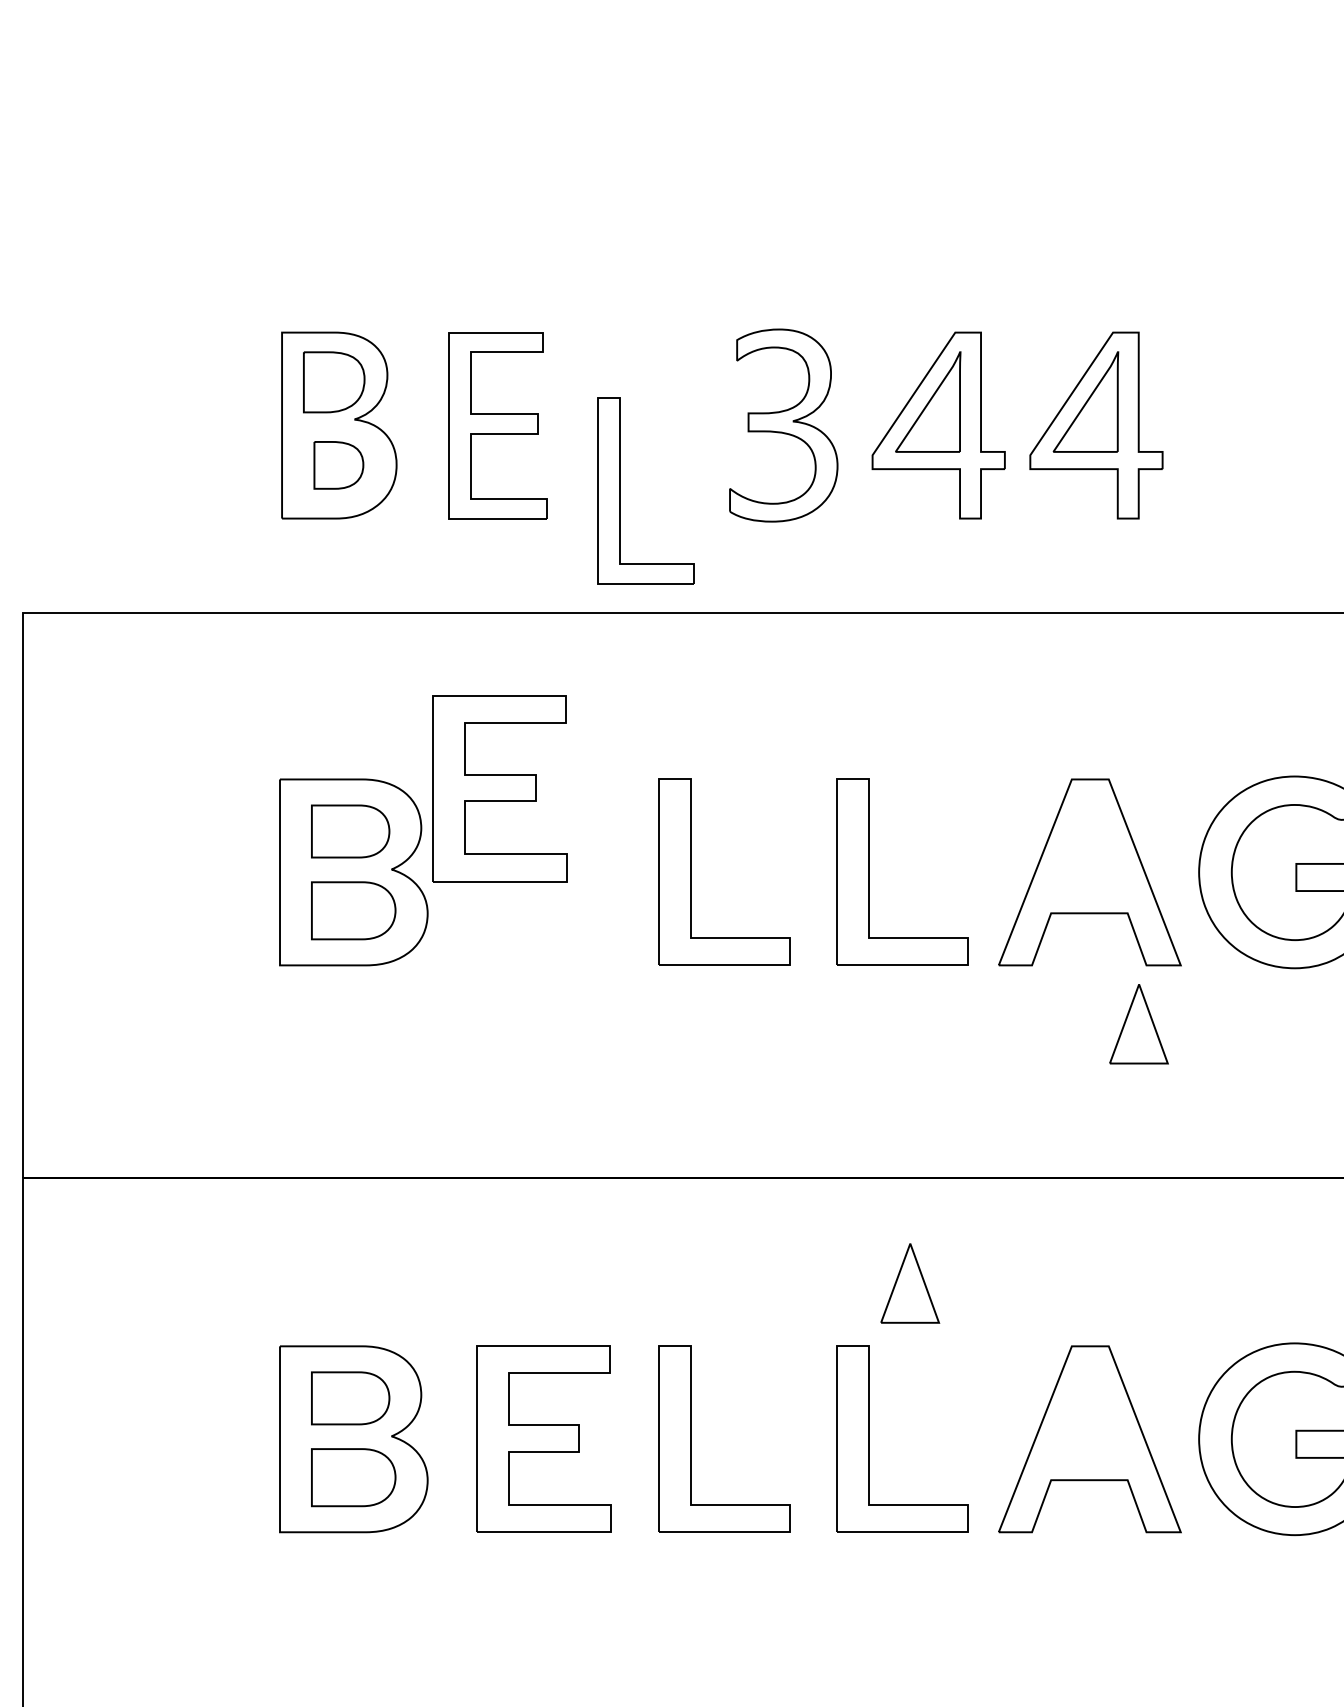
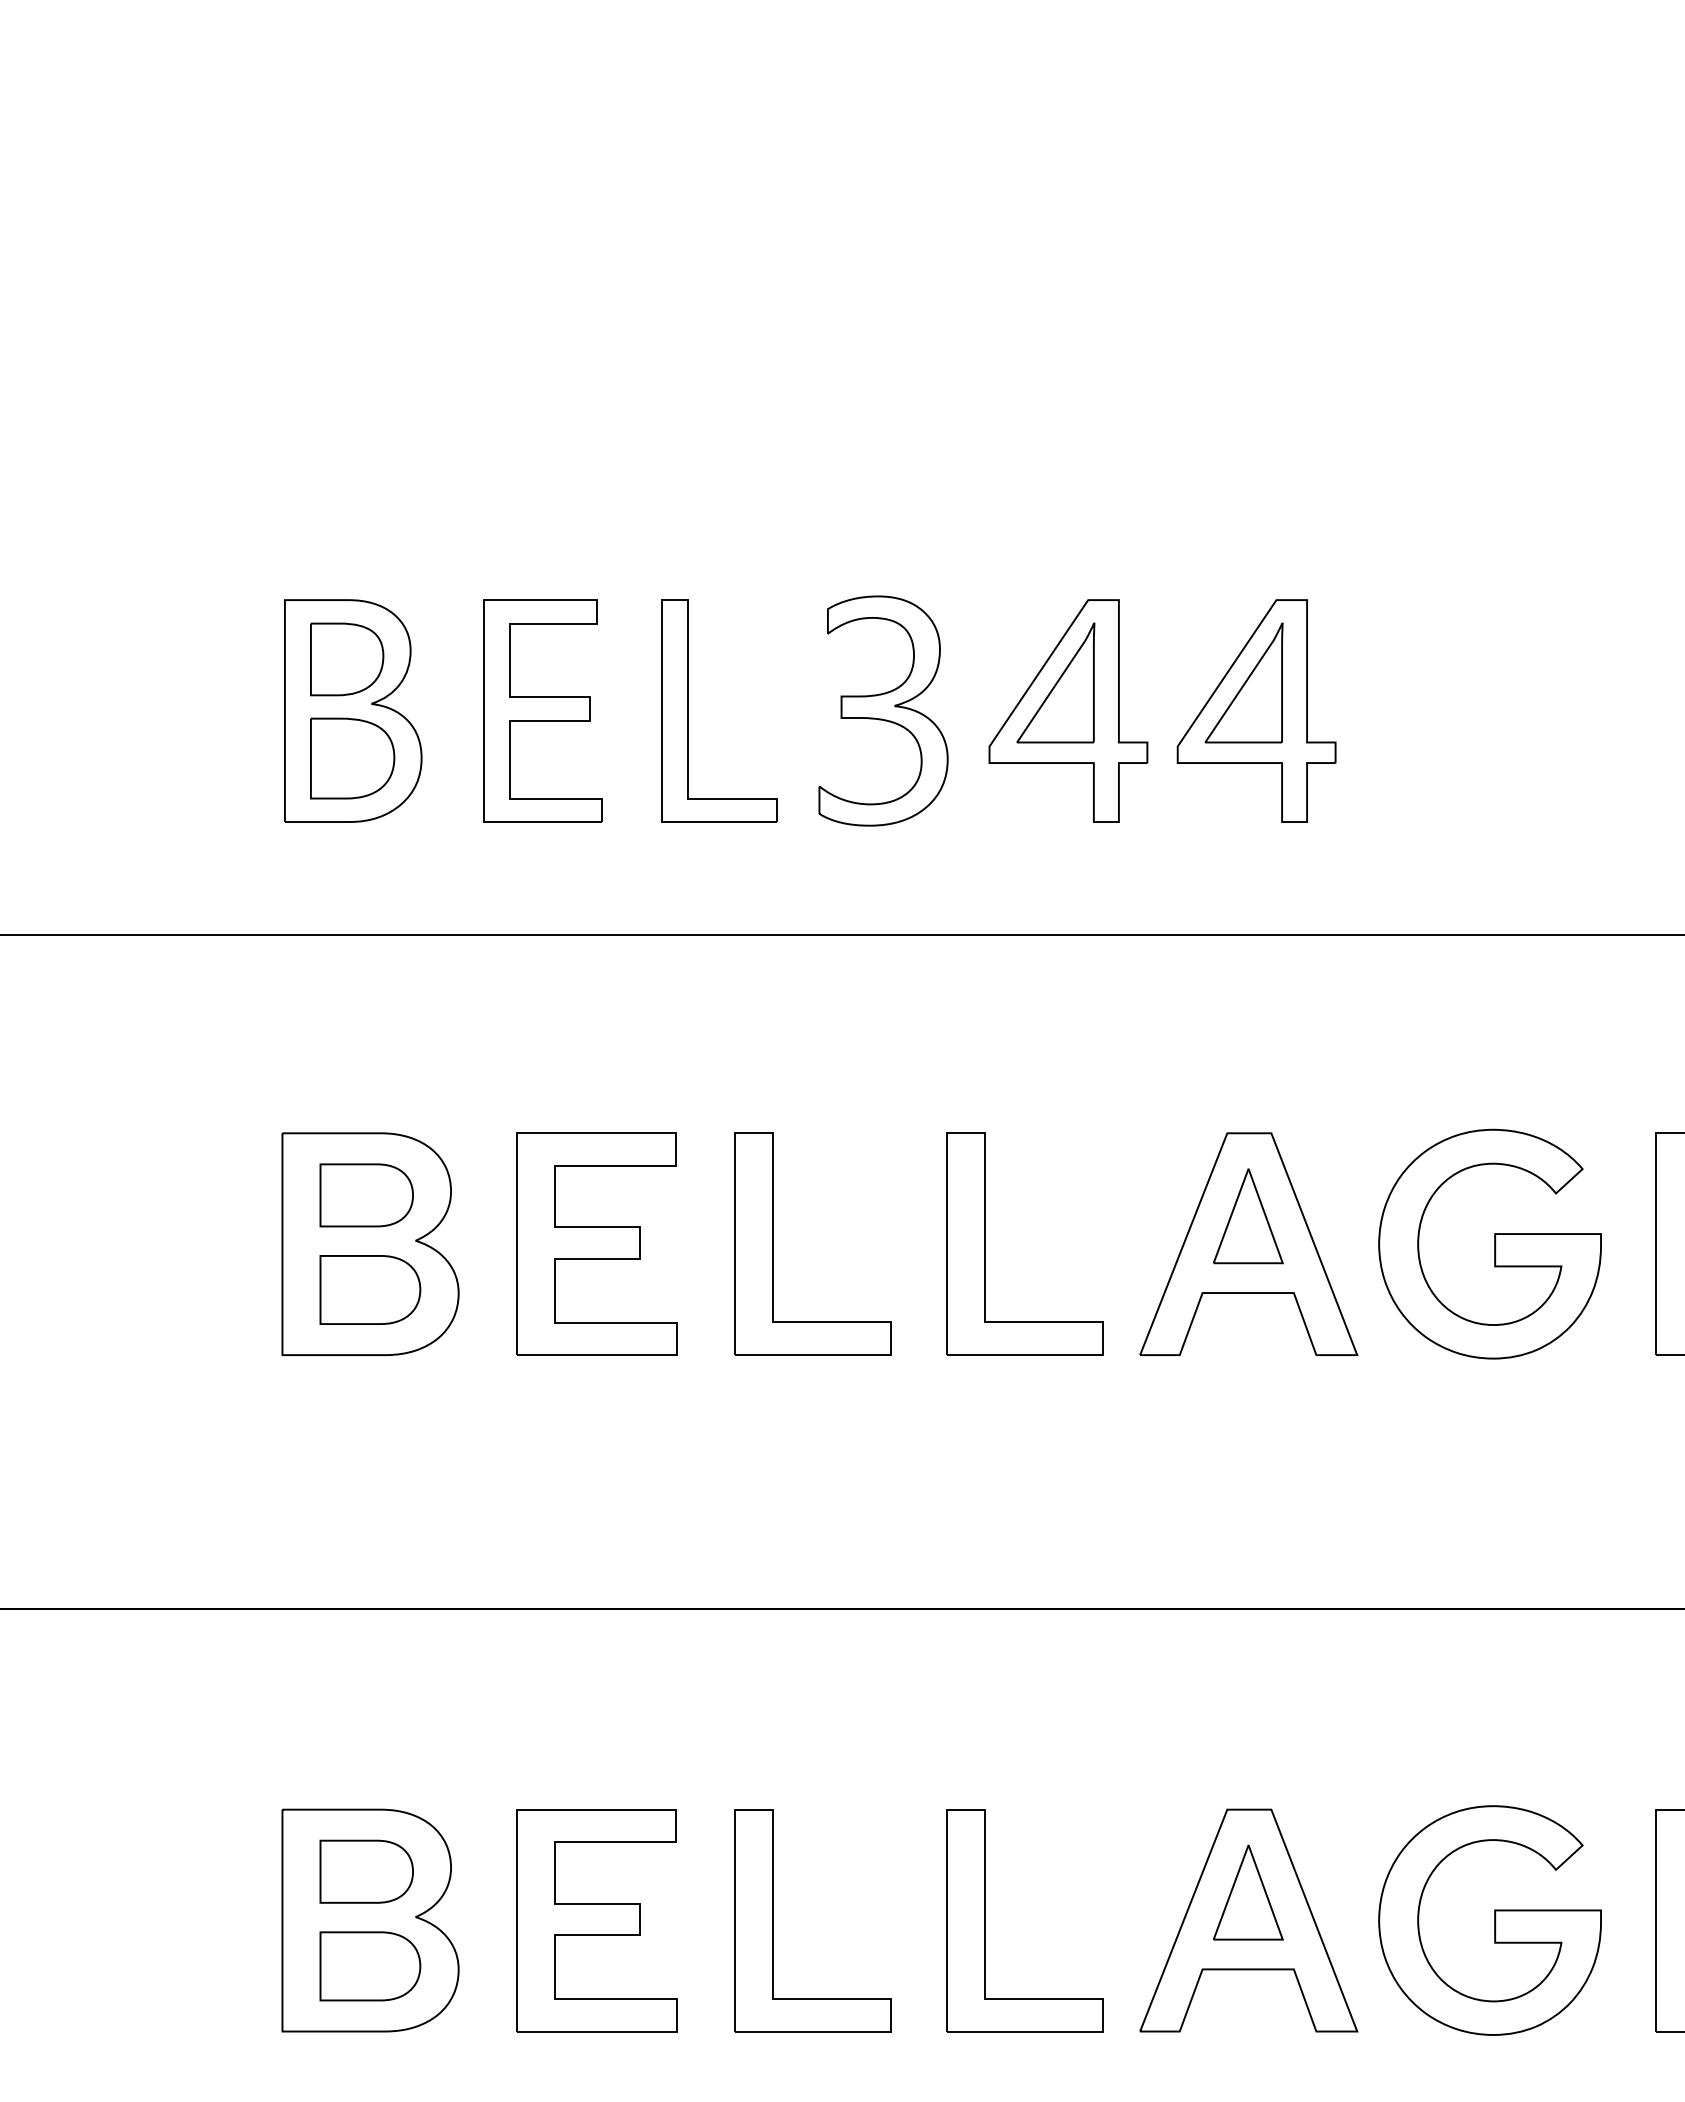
part: (338, 465) -> (352, 758), size x1.43
part: (620, 490) -> (688, 710), moved
part: (499, 788) -> (596, 1243), moved
part: (1139, 1024) -> (1248, 1216), moved
part: (910, 1283) -> (1248, 1892), moved

